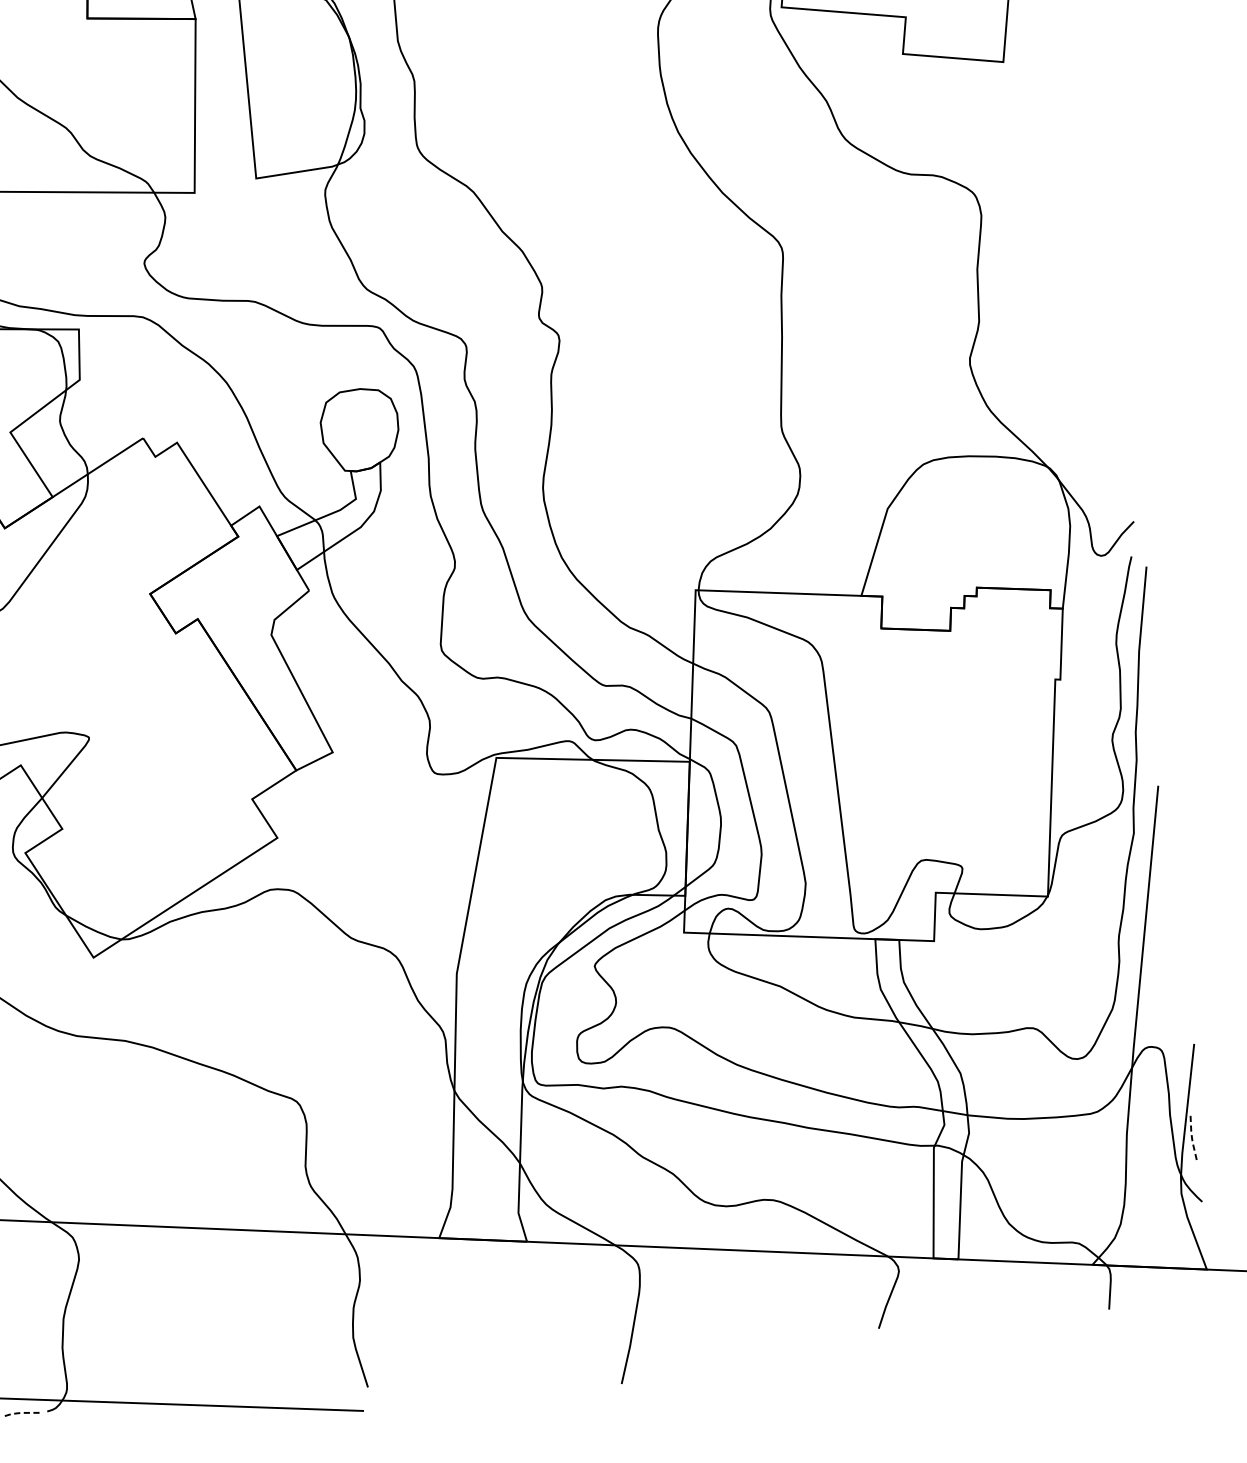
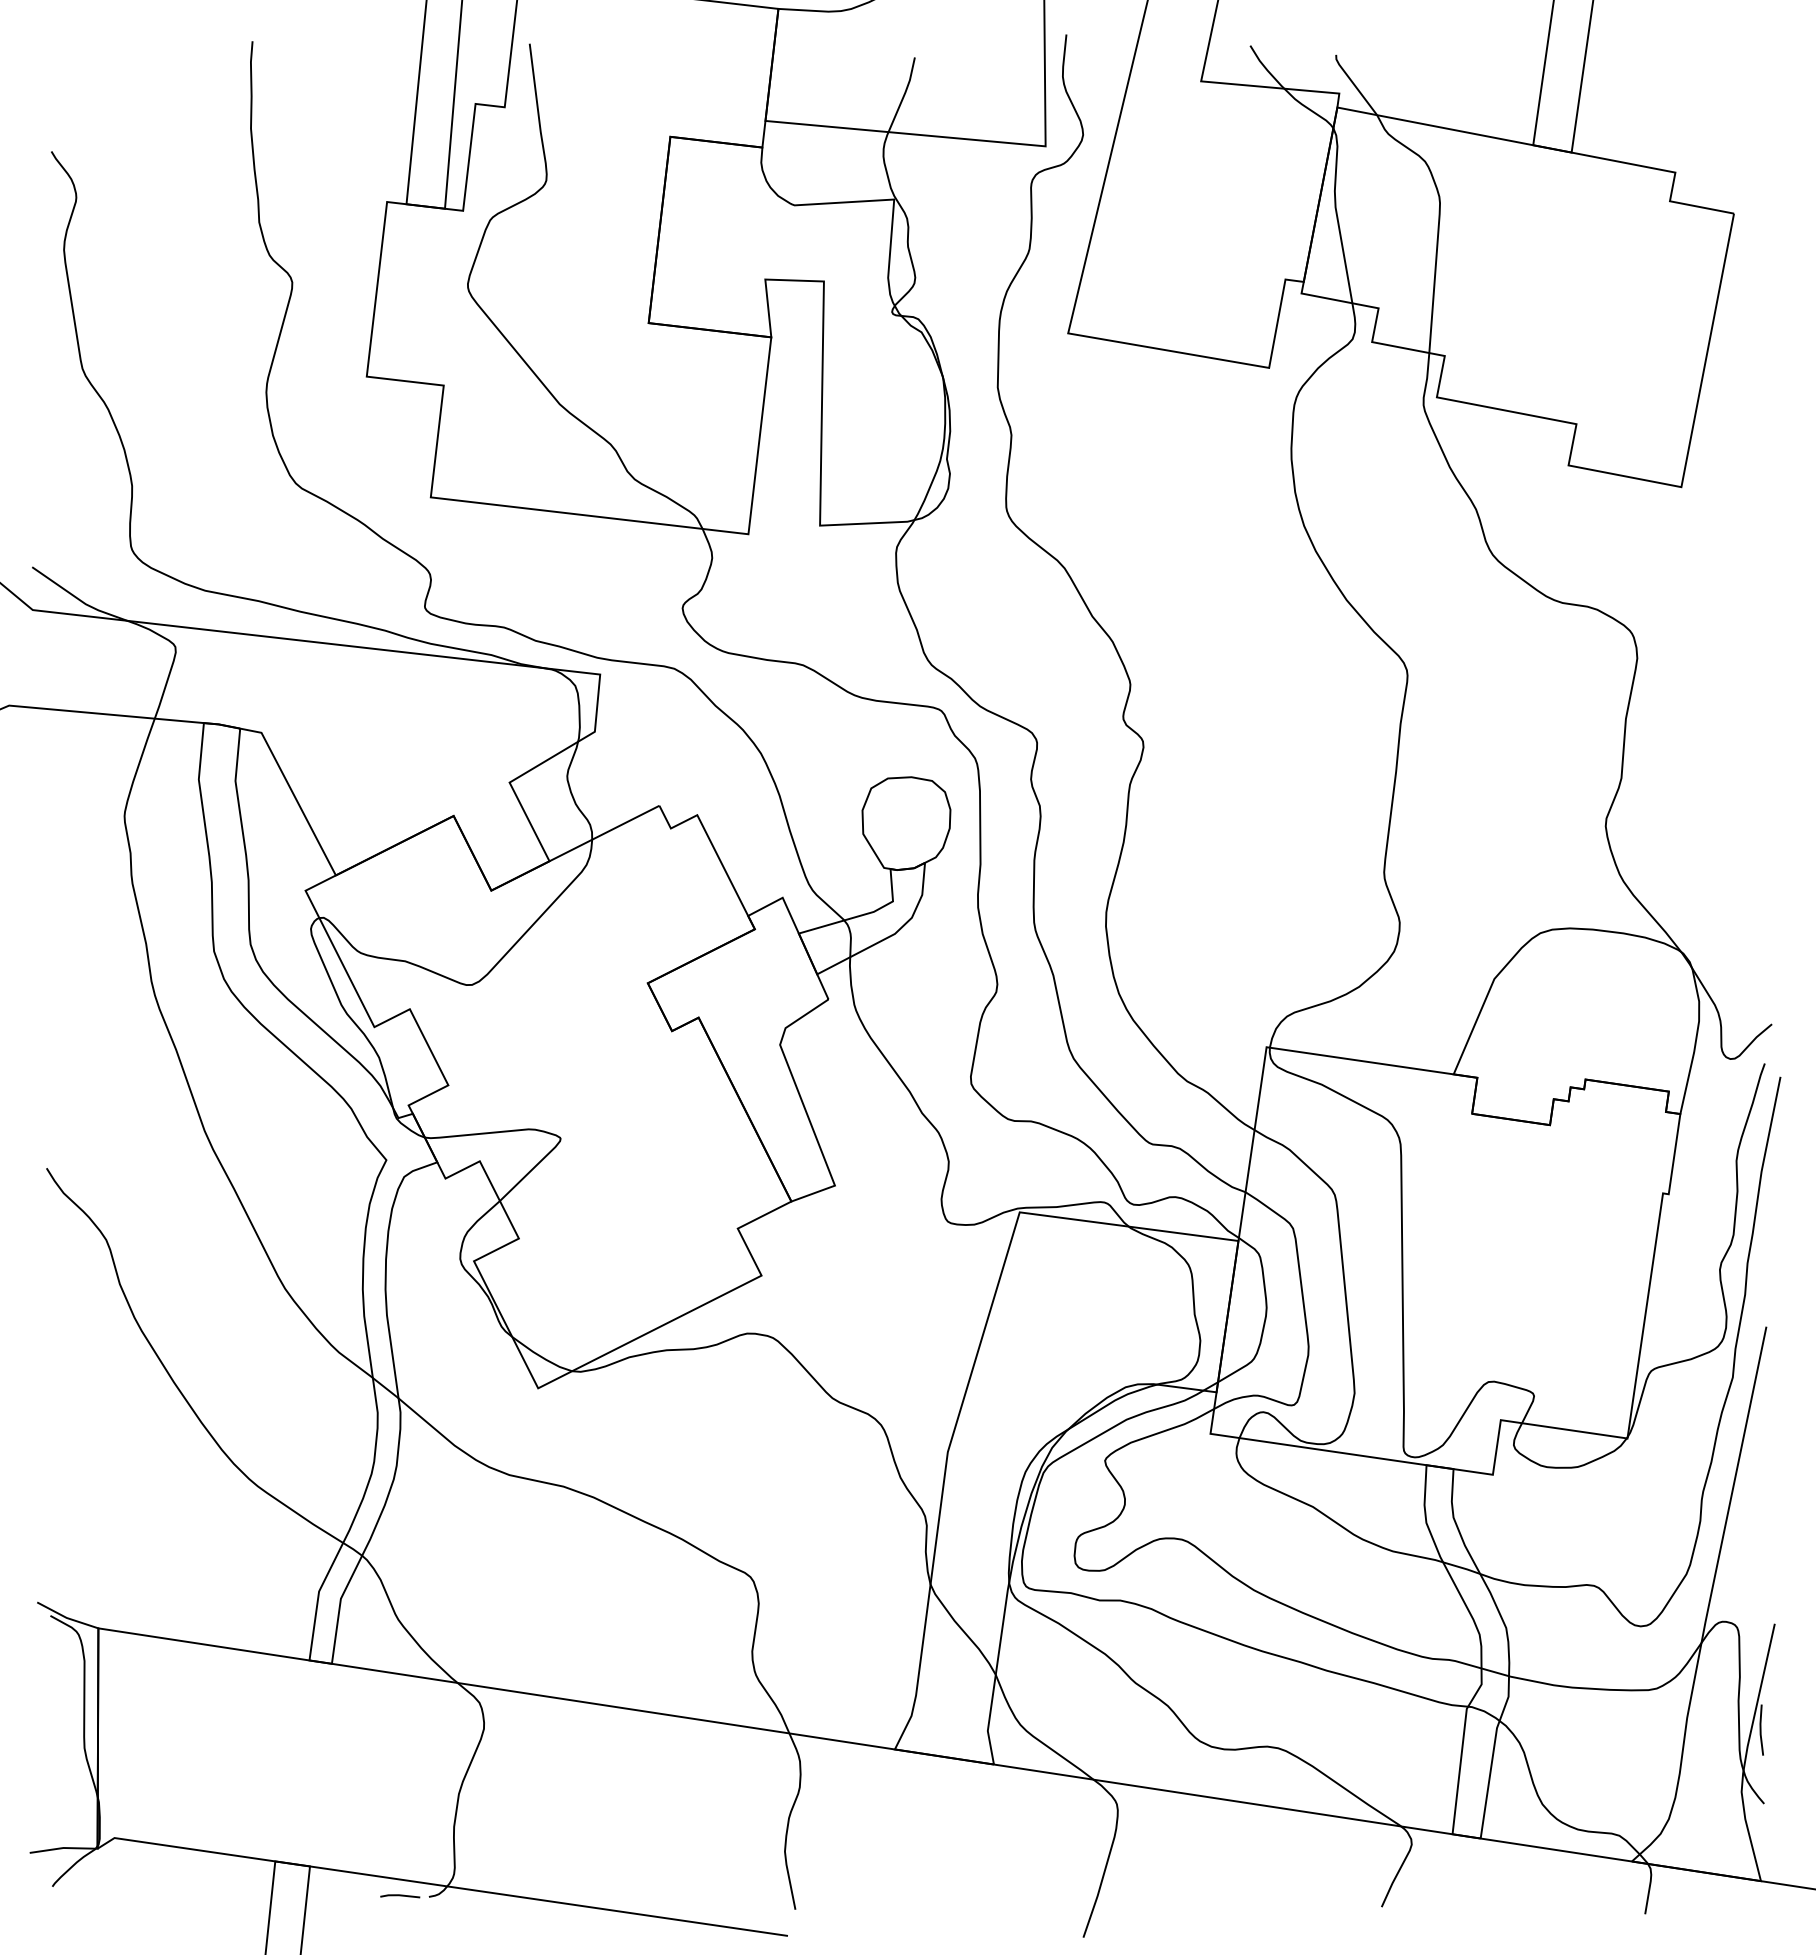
line: (1191, 1137) -> (1760, 1729), dashed -> solid
line: (21, 1413) -> (399, 1895), dashed -> solid

